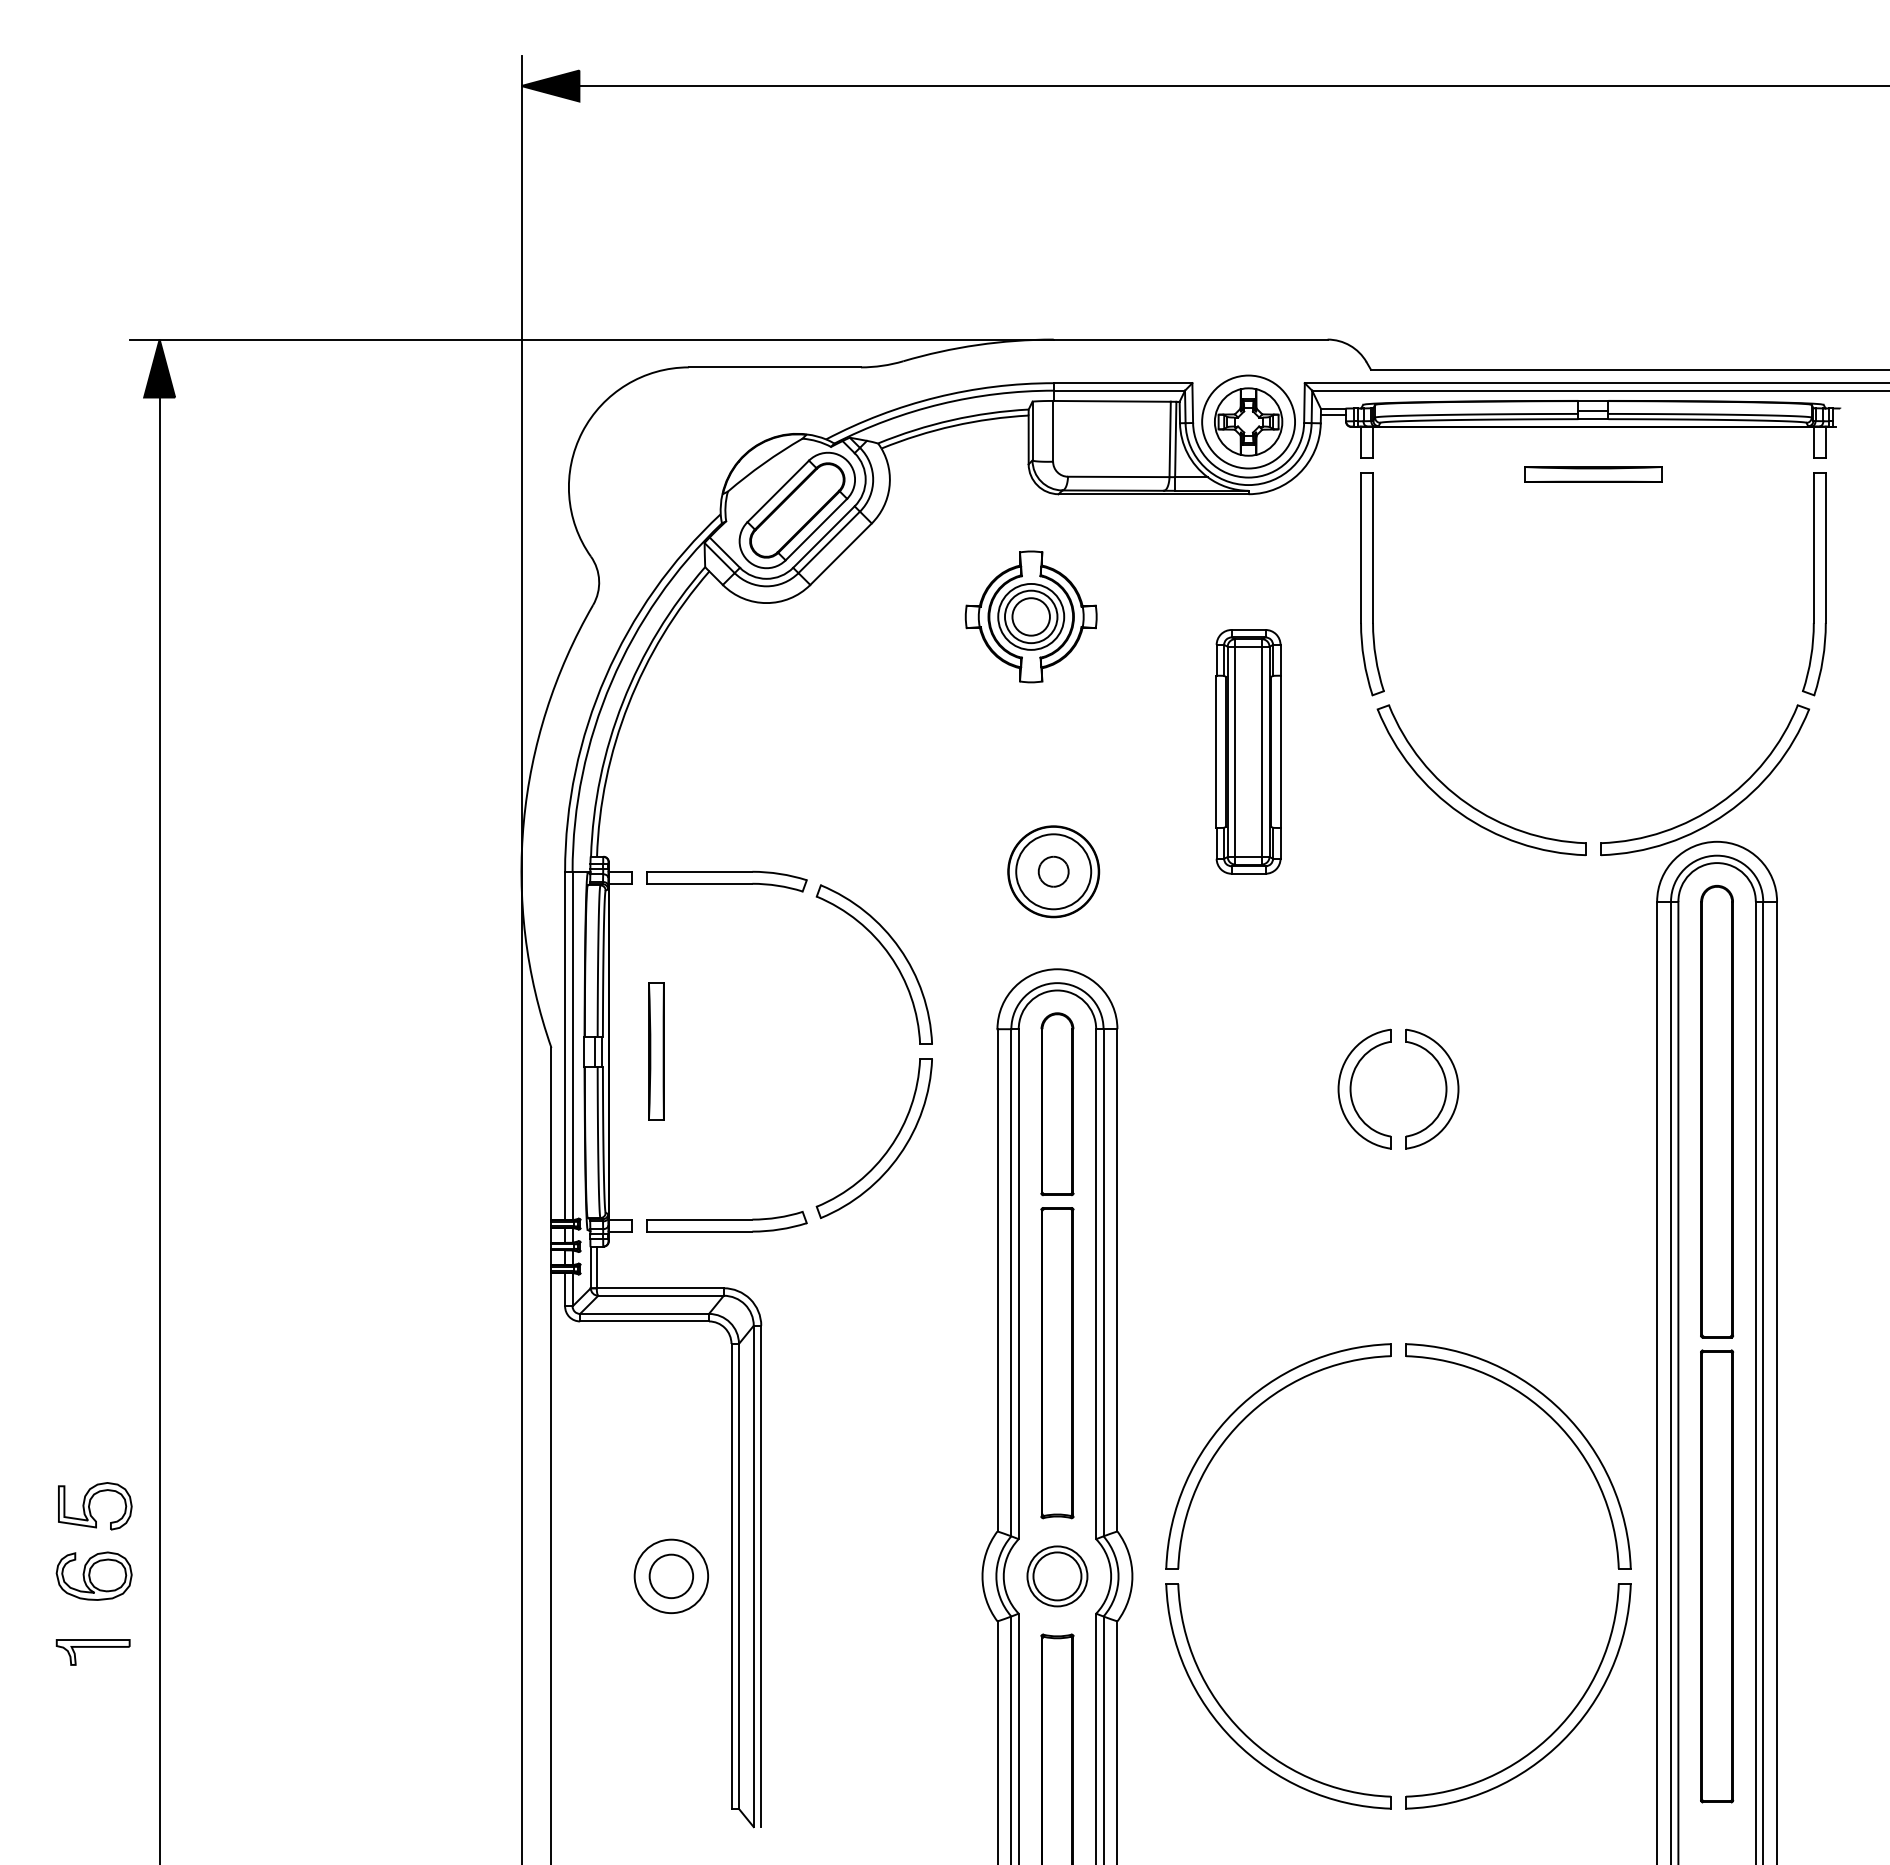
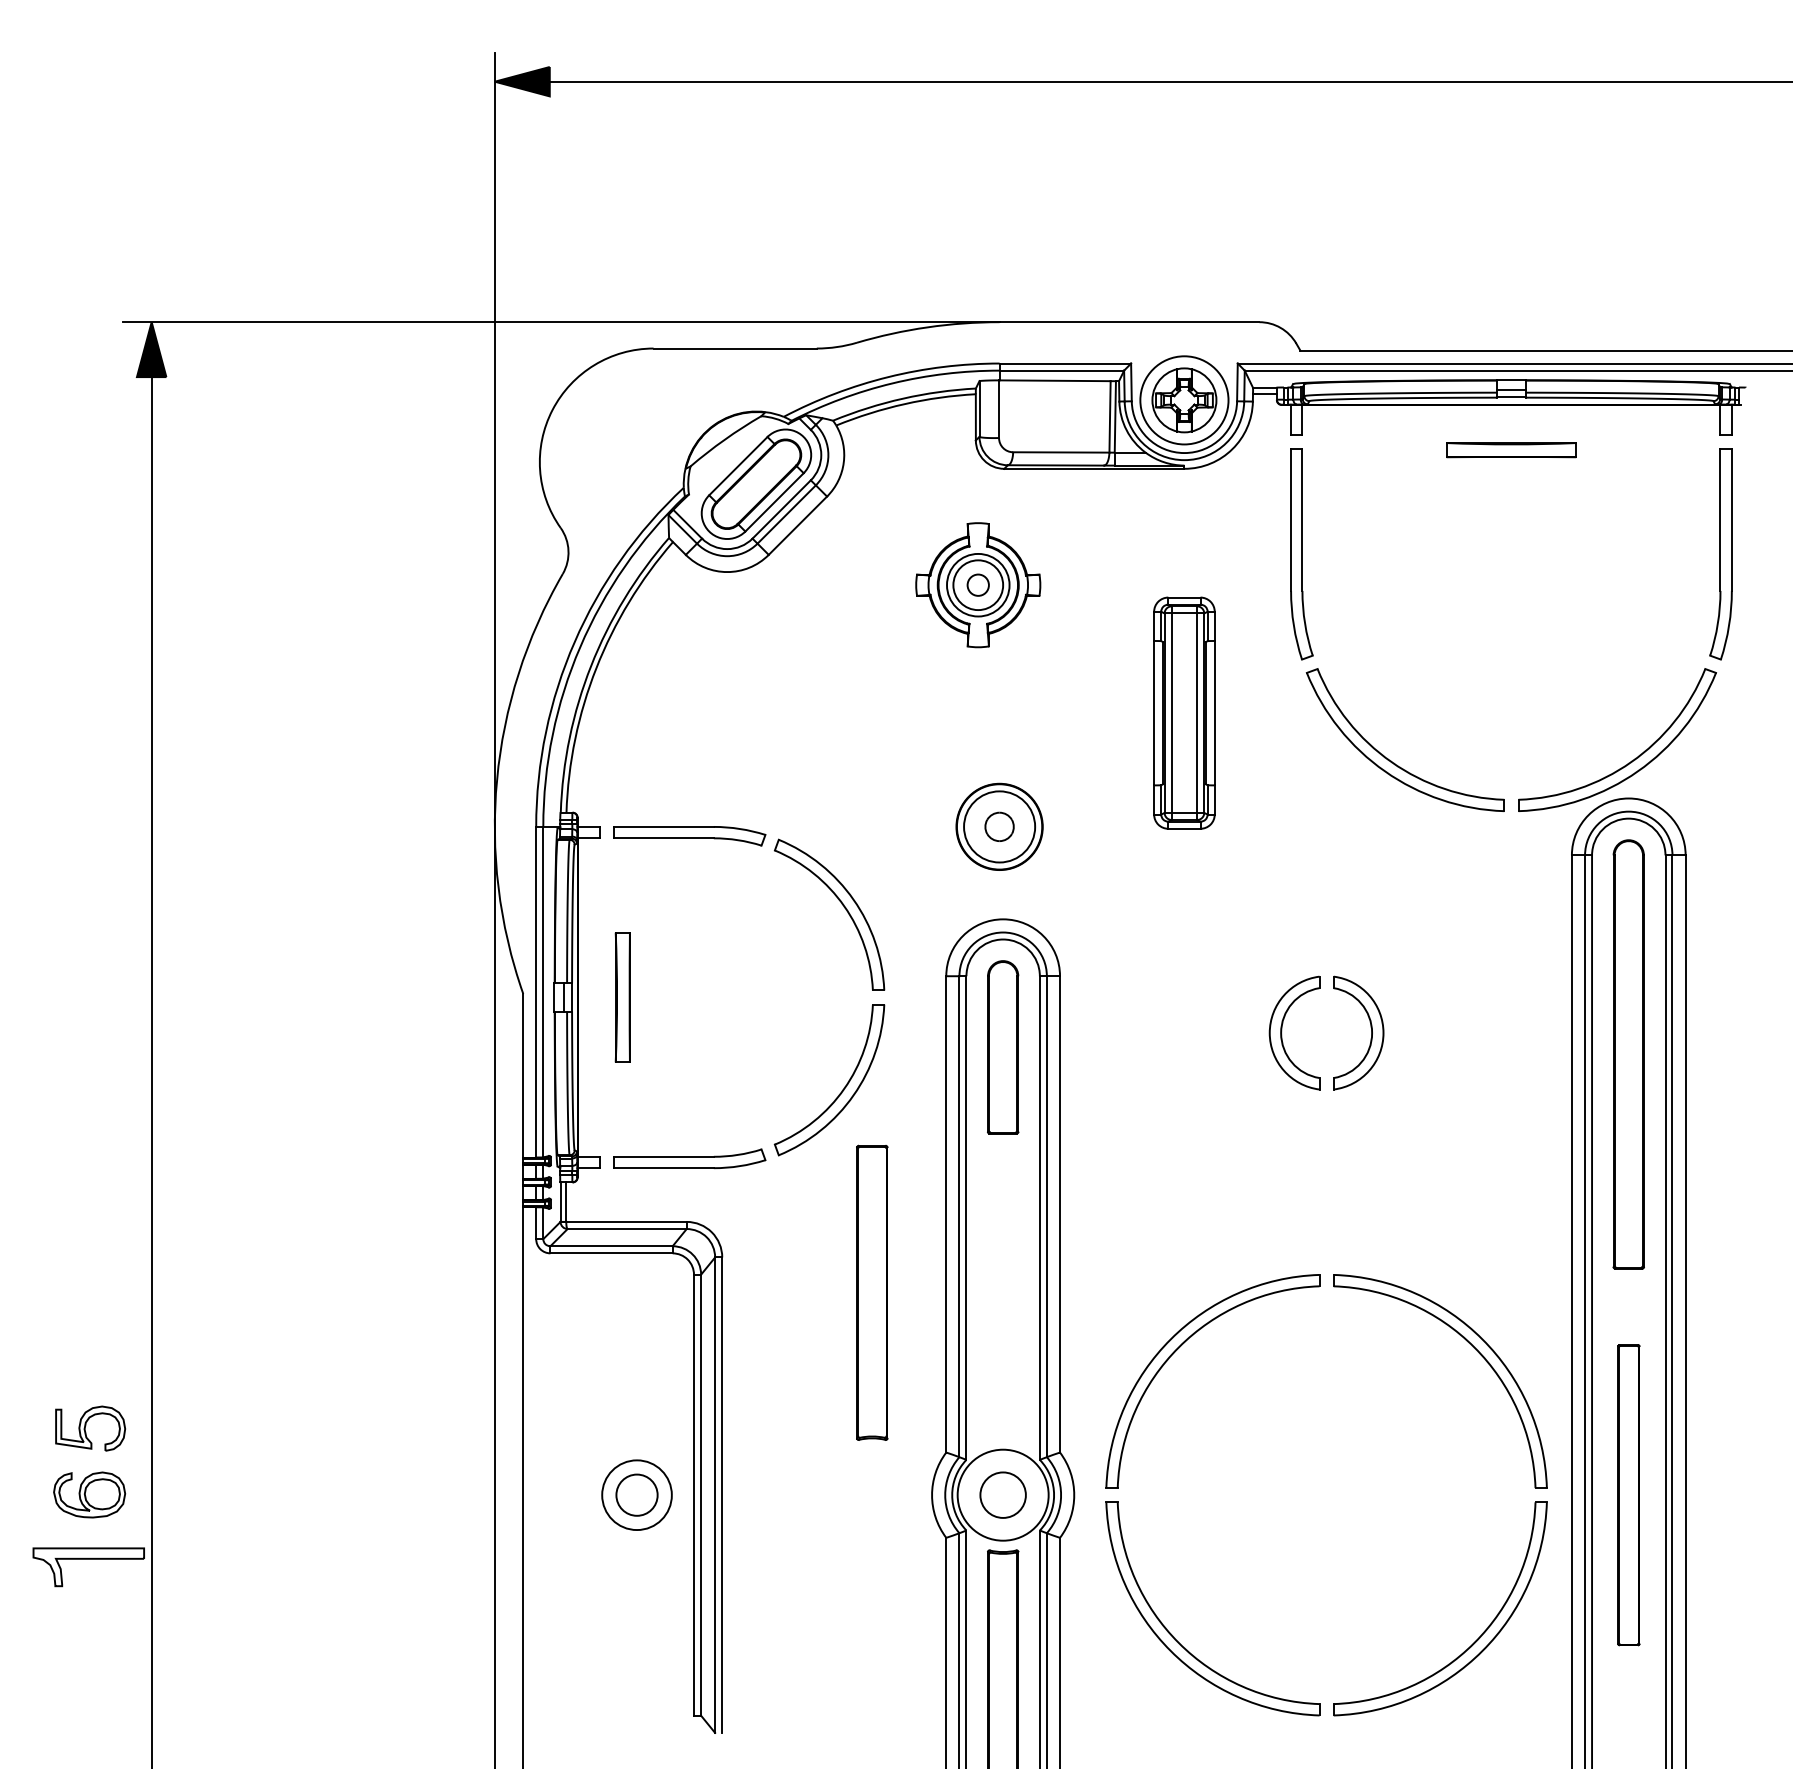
circle: (1030, 616) -> (977, 584), size x0.6
part: (1057, 1363) -> (872, 1293), moved
circle: (1057, 1576) -> (1003, 1495), size x1.6
part: (1717, 1576) -> (1629, 1495), size x0.7
part: (92, 1652) -> (87, 1567), size x1.6

